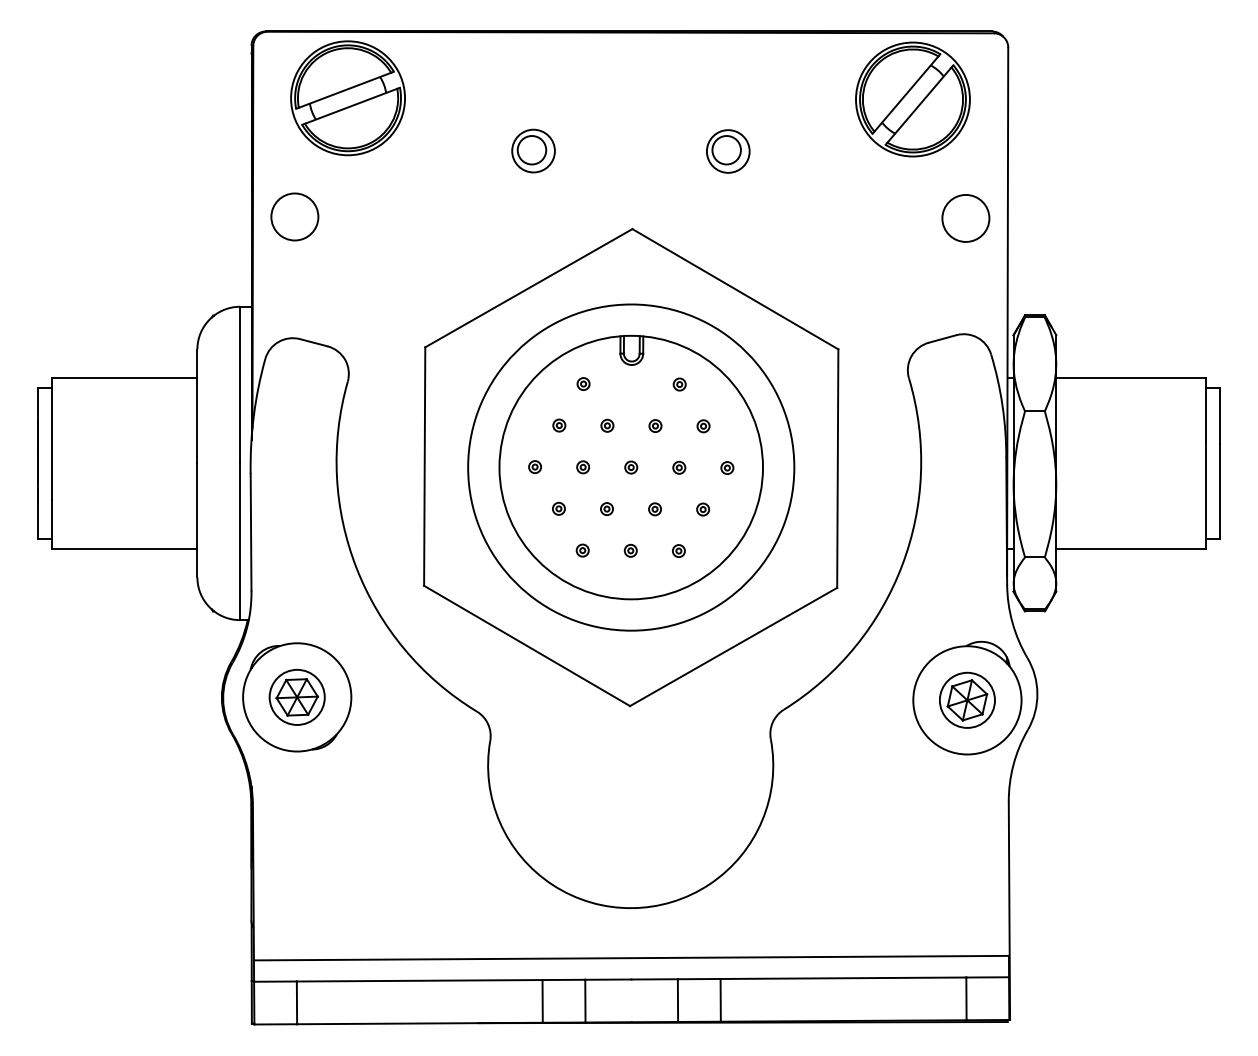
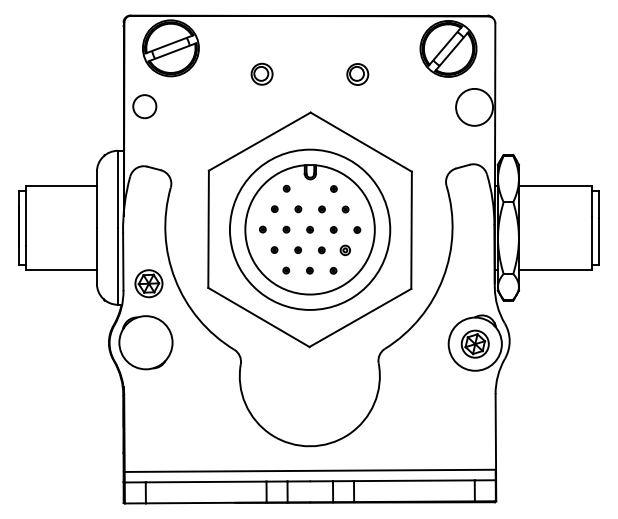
circle: (965, 216) -> (474, 106), size x1.6
part: (703, 509) -> (345, 250), size x1.6
part: (296, 696) -> (148, 283), moved

